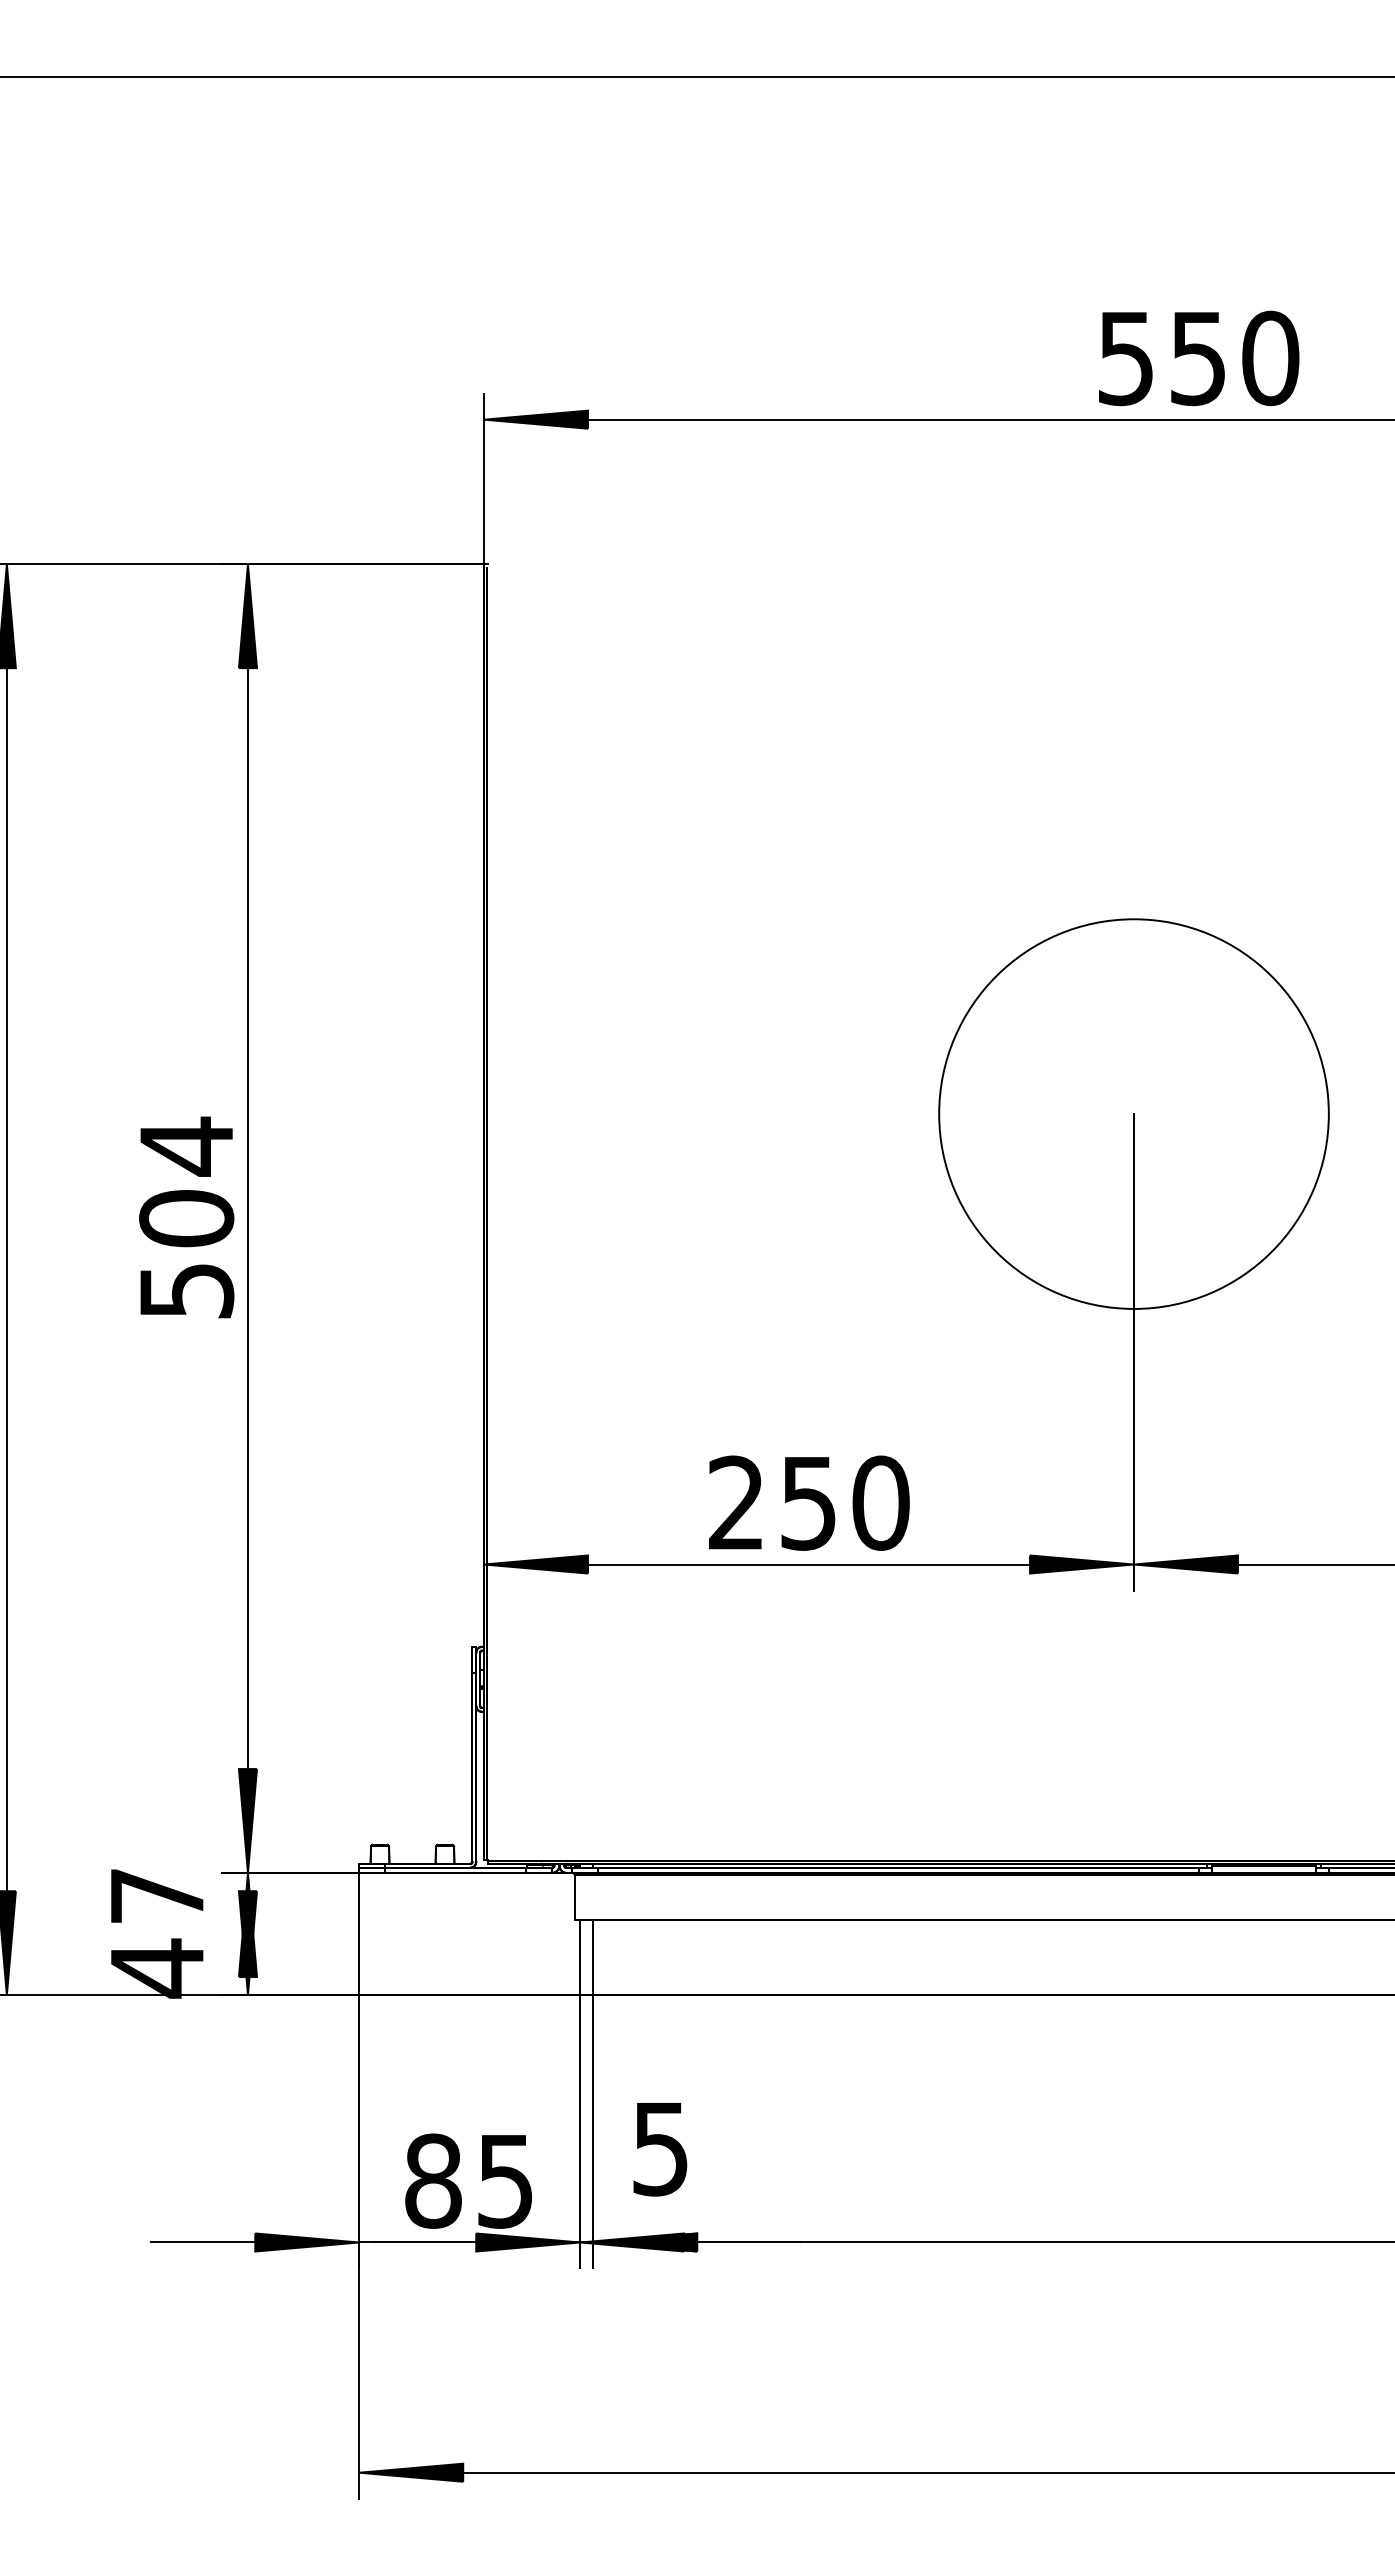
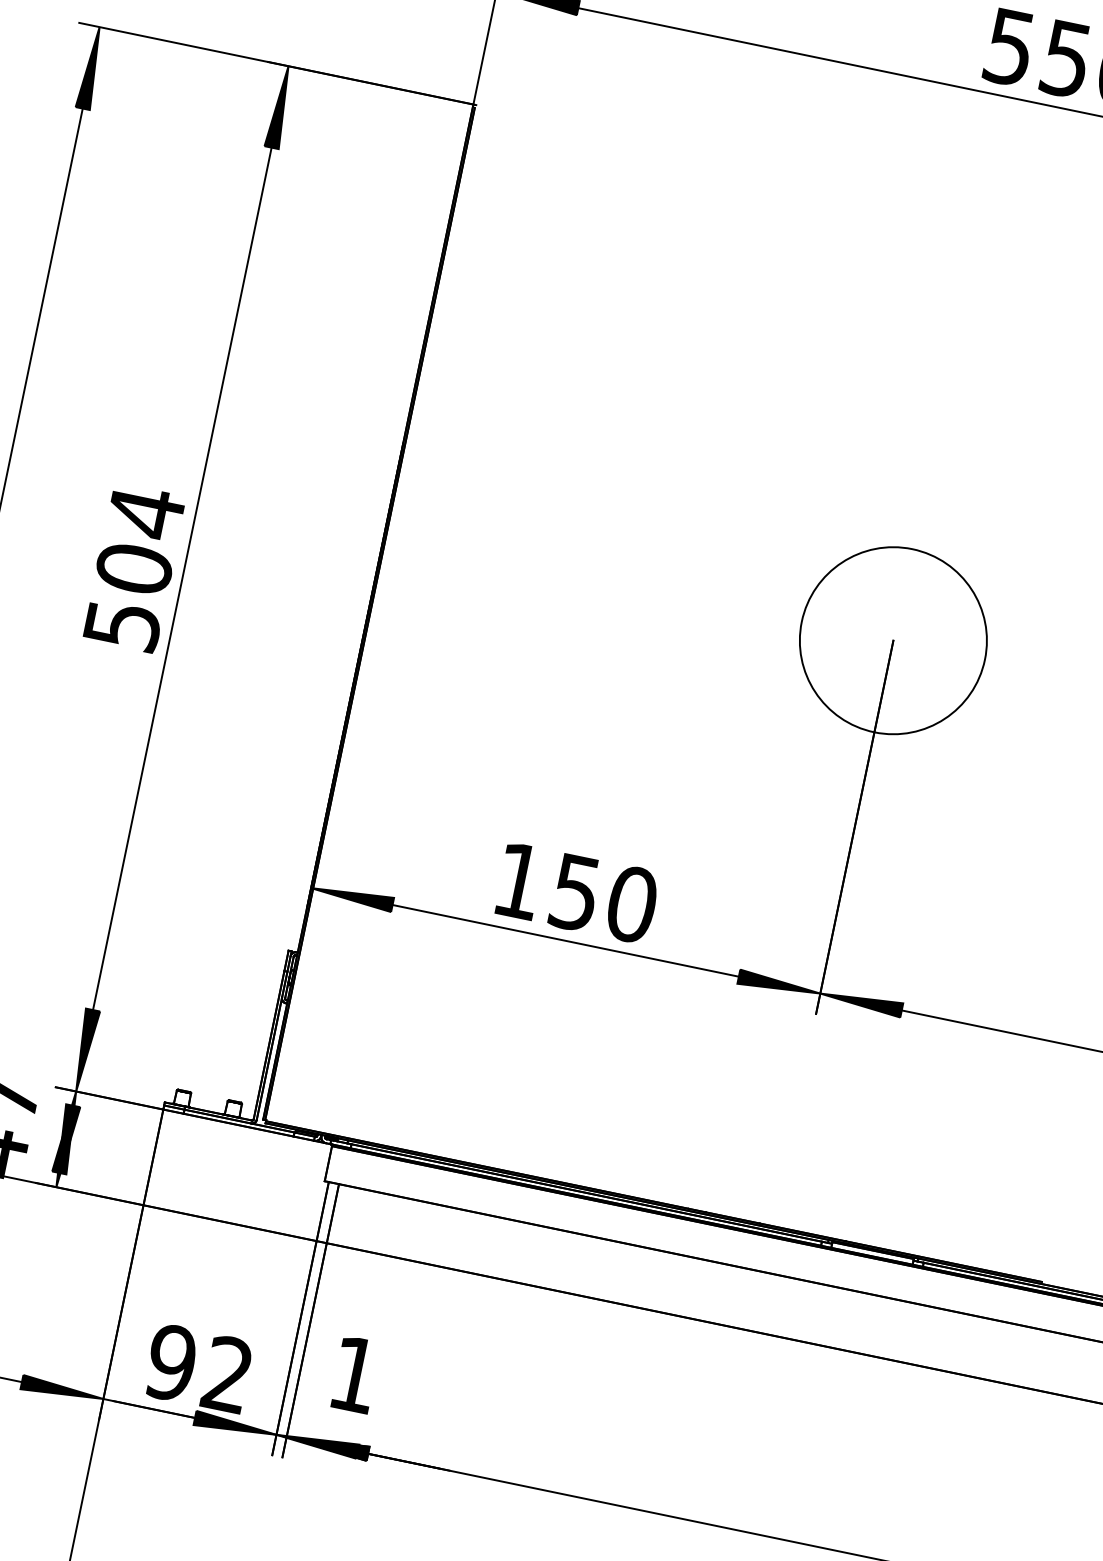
circle: (1133, 1113) -> (893, 640), size x0.6
text: (735, 1502) -> (518, 880), 250 -> 150
text: (660, 2149) -> (354, 1375), 5 -> 1
text: (468, 2180) -> (199, 1368), 85 -> 92

